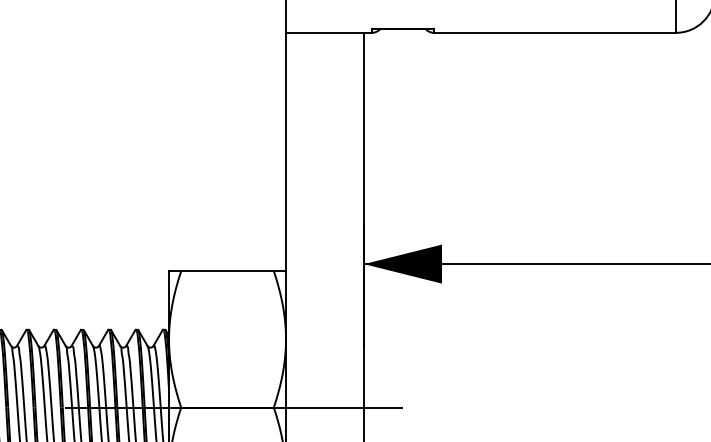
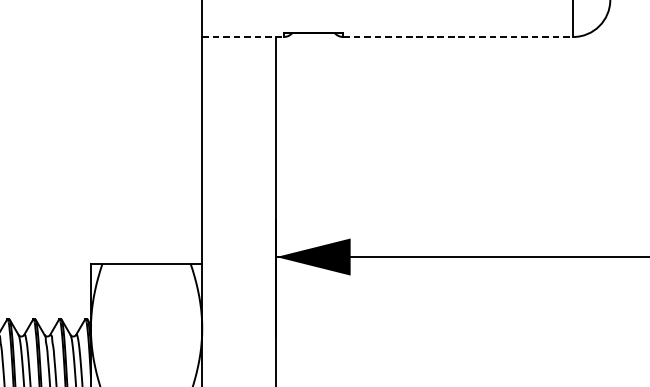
line: (328, 32) -> (242, 36), solid -> dashed
line: (555, 32) -> (458, 36), solid -> dashed

